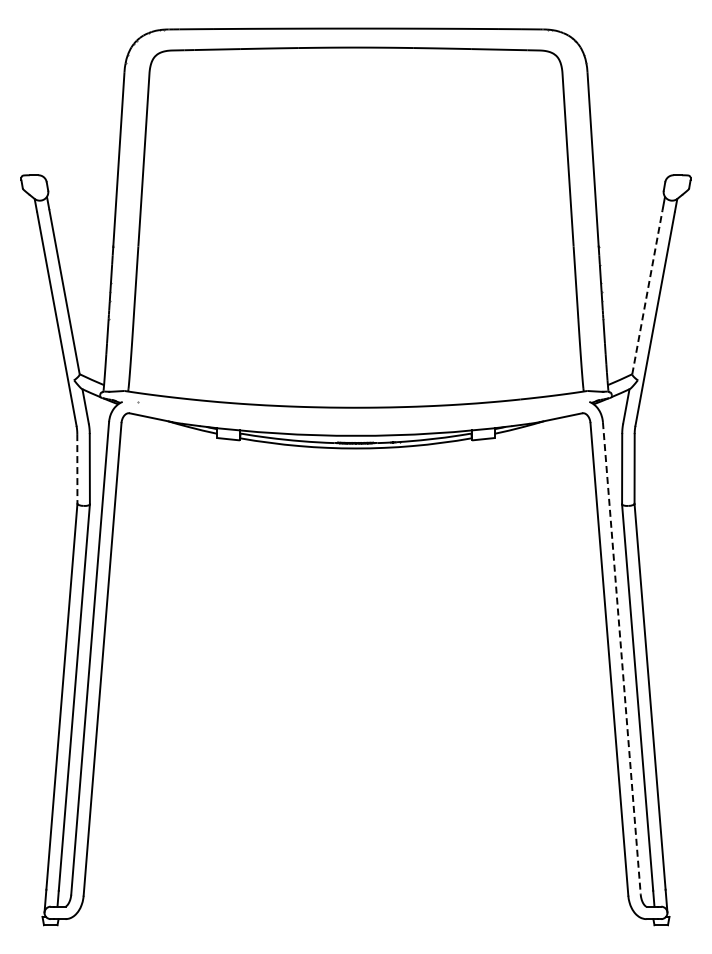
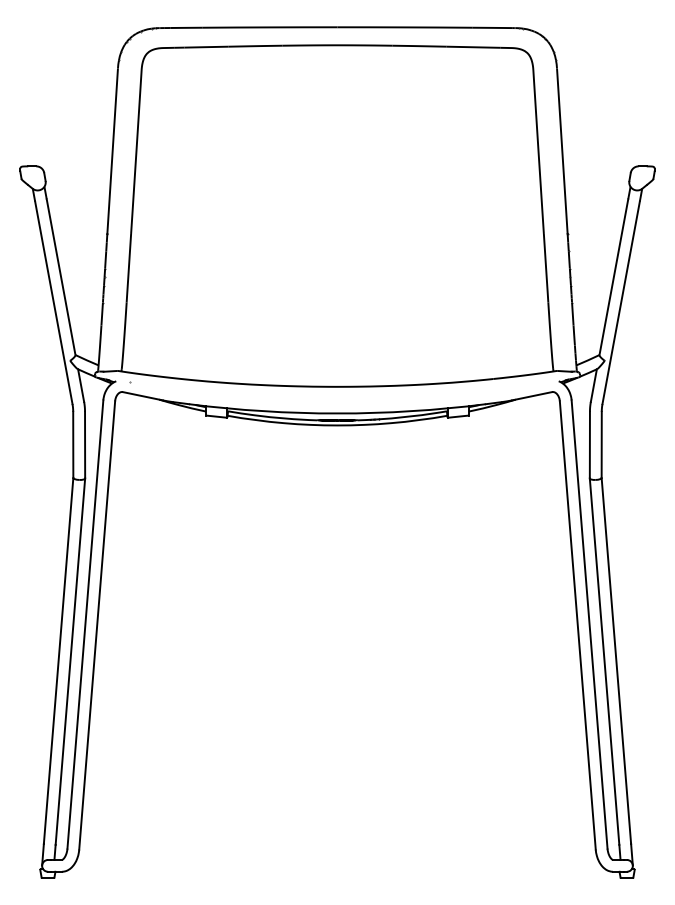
line: (647, 292) -> (613, 277), dashed -> solid
line: (77, 468) -> (73, 444), dashed -> solid
line: (621, 658) -> (589, 624), dashed -> solid

